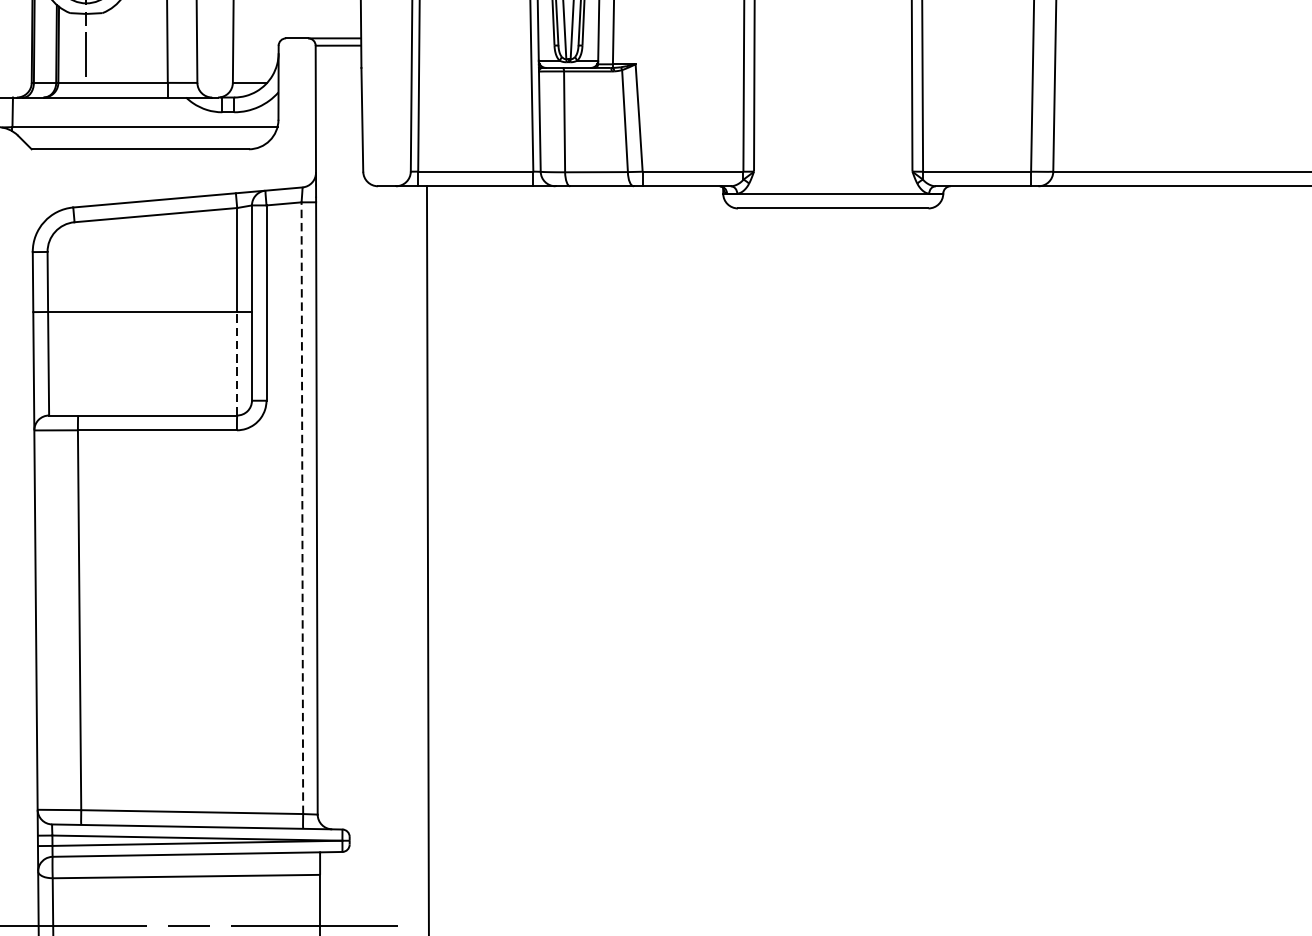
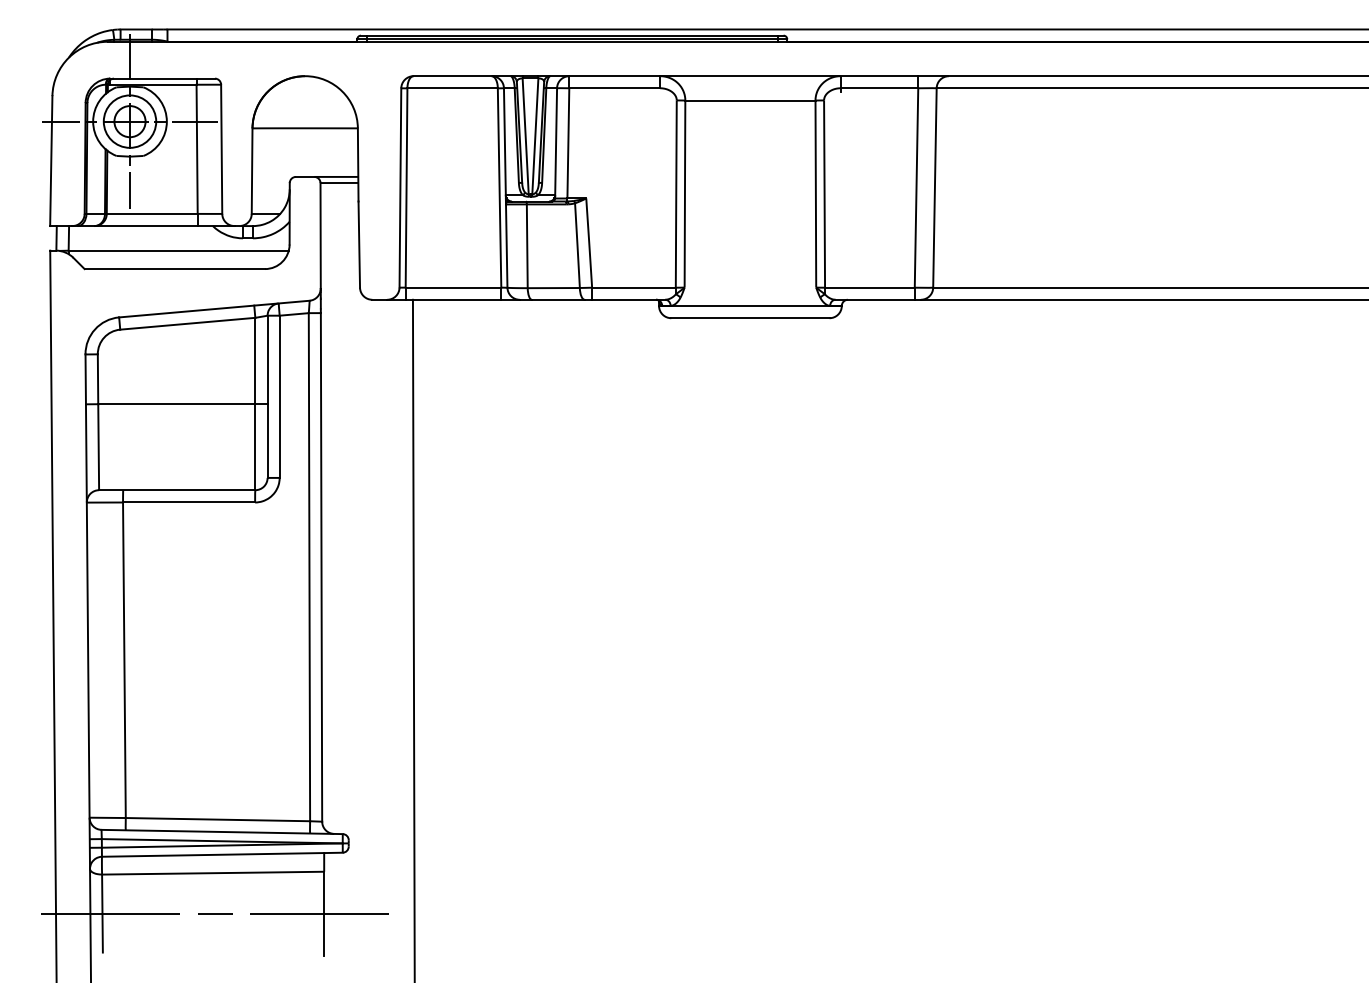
line: (237, 364) -> (255, 447), dashed -> solid
line: (302, 507) -> (309, 566), dashed -> solid

